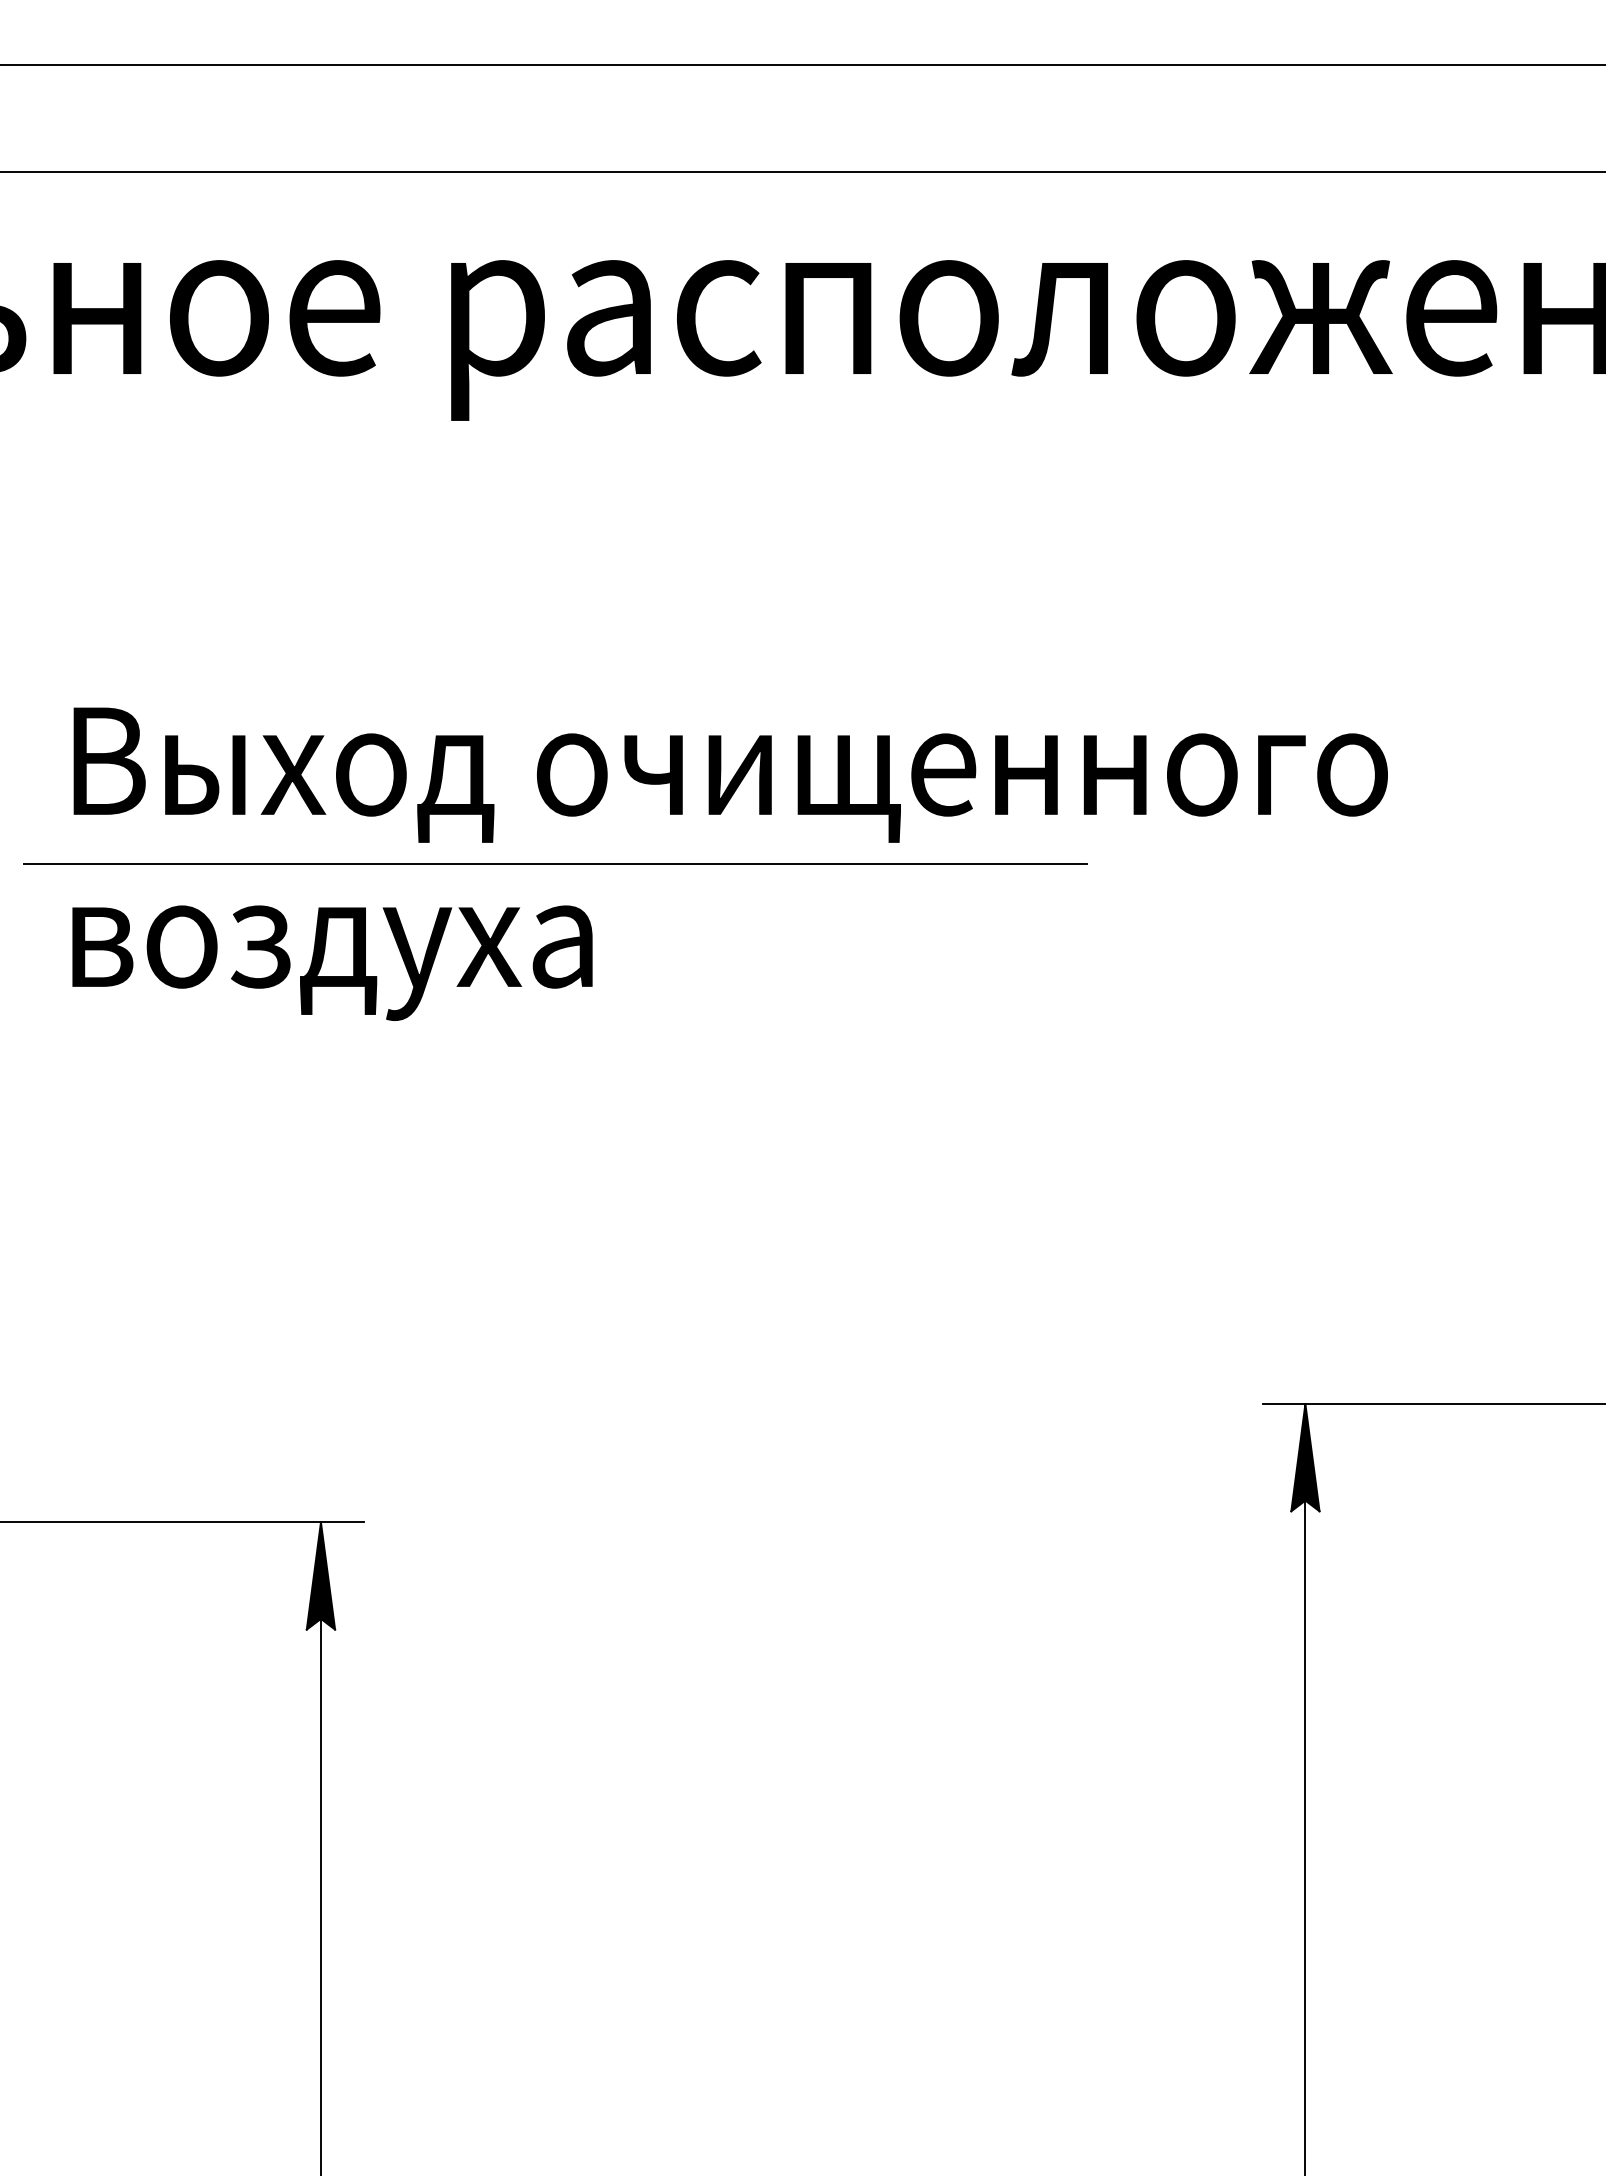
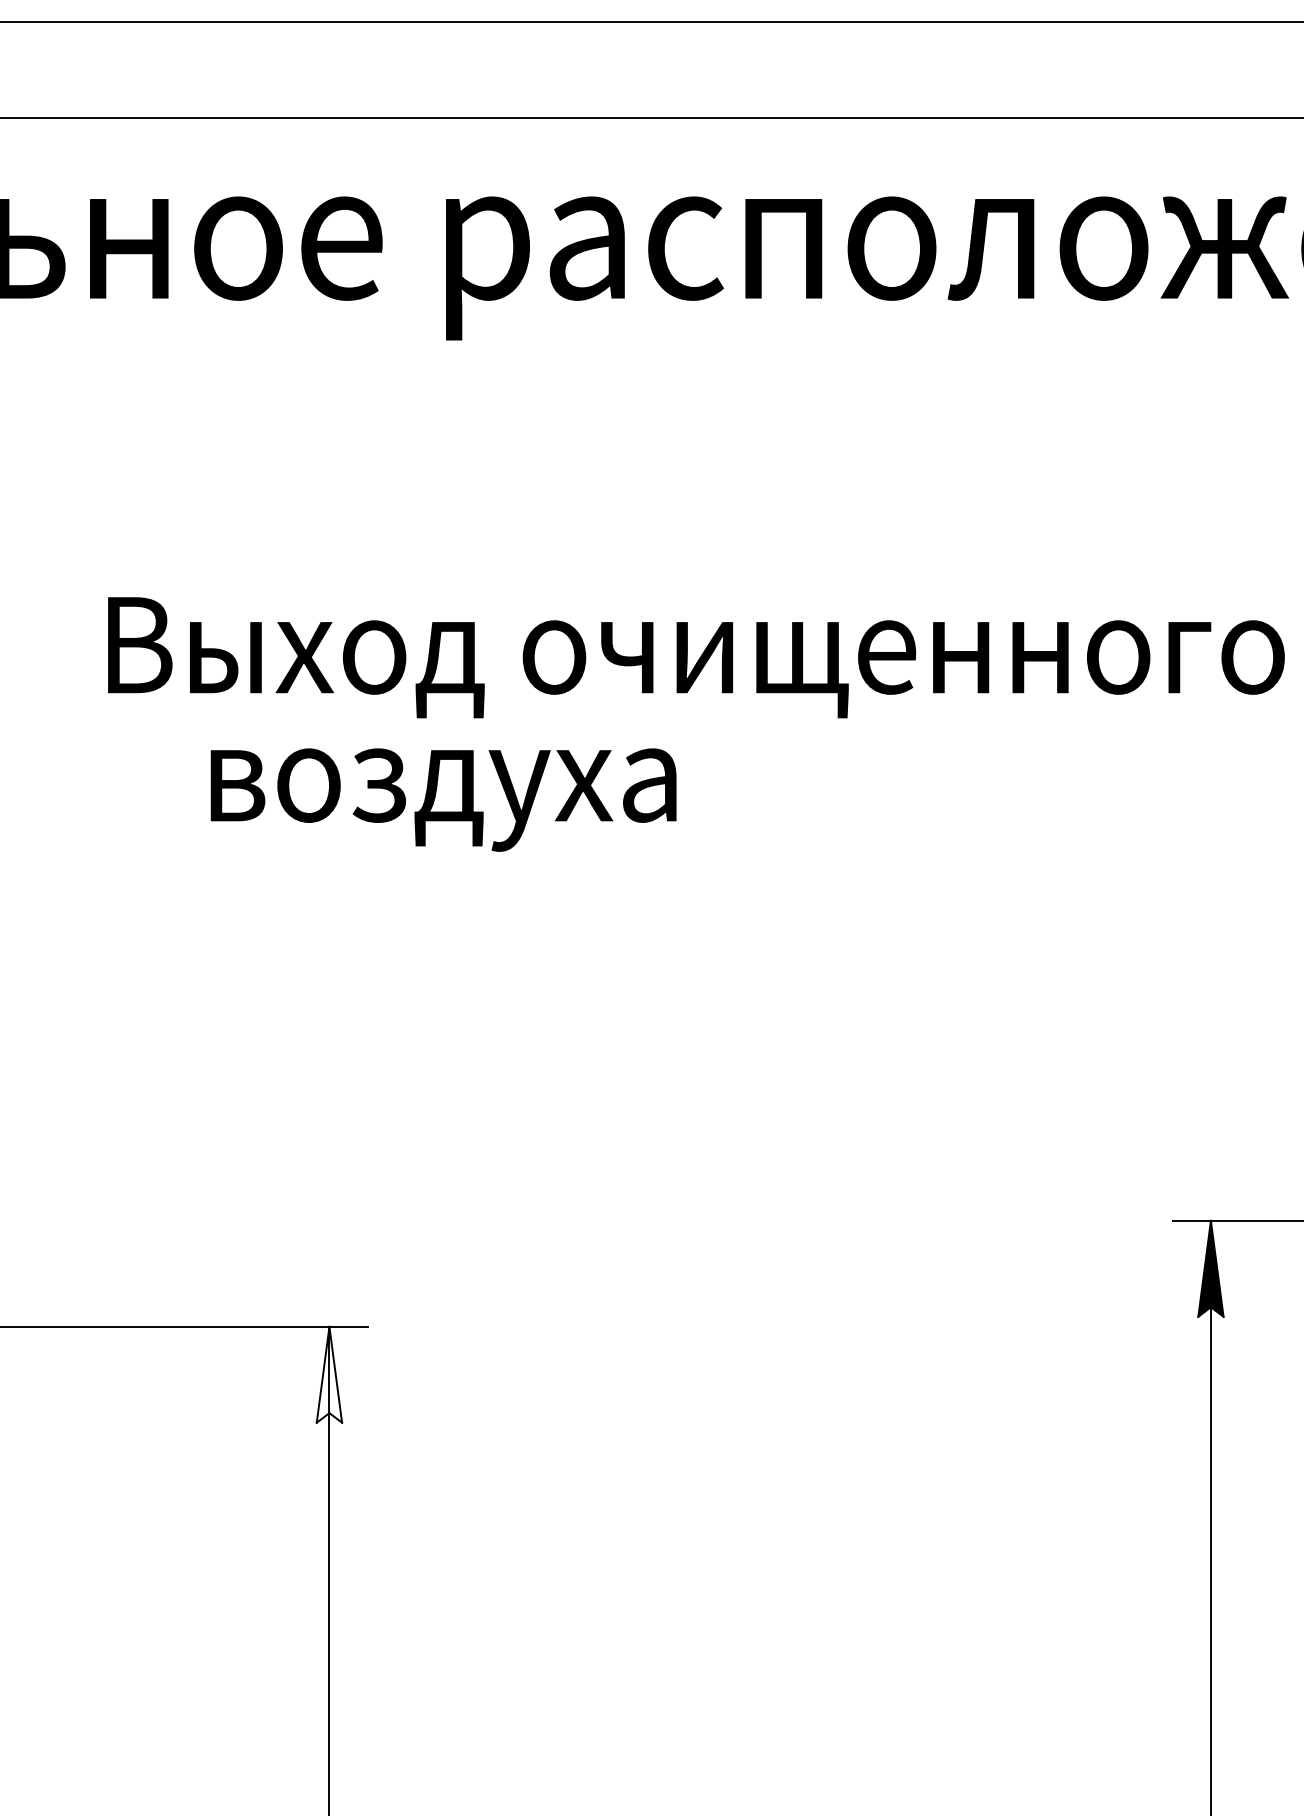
line: (555, 863) -> (539, 736), removed
text: (332, 962) -> (443, 799), moved
fill: (320, 1575) -> (329, 1374), removed

